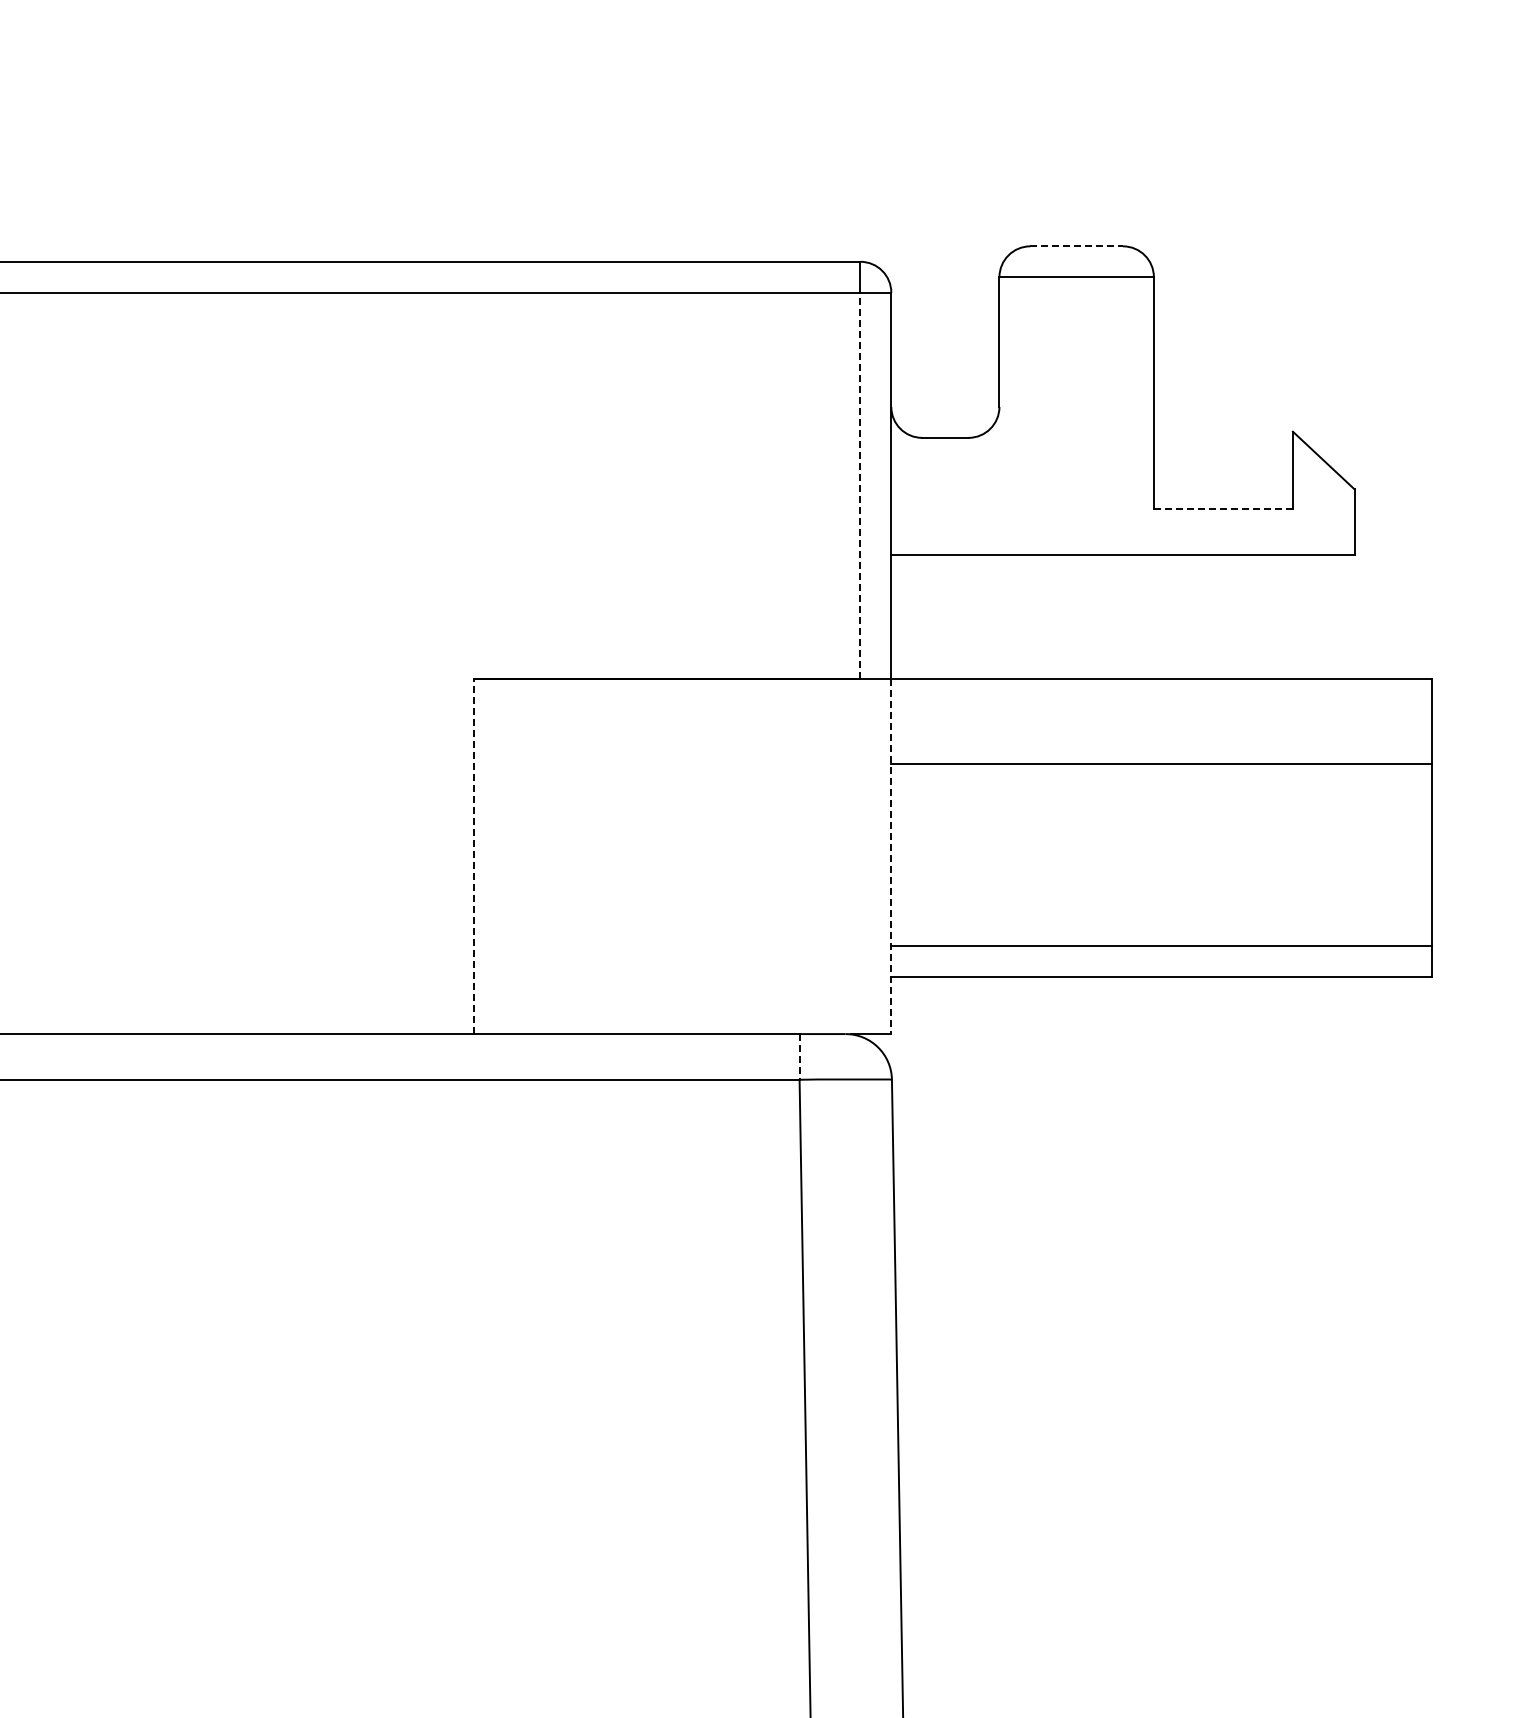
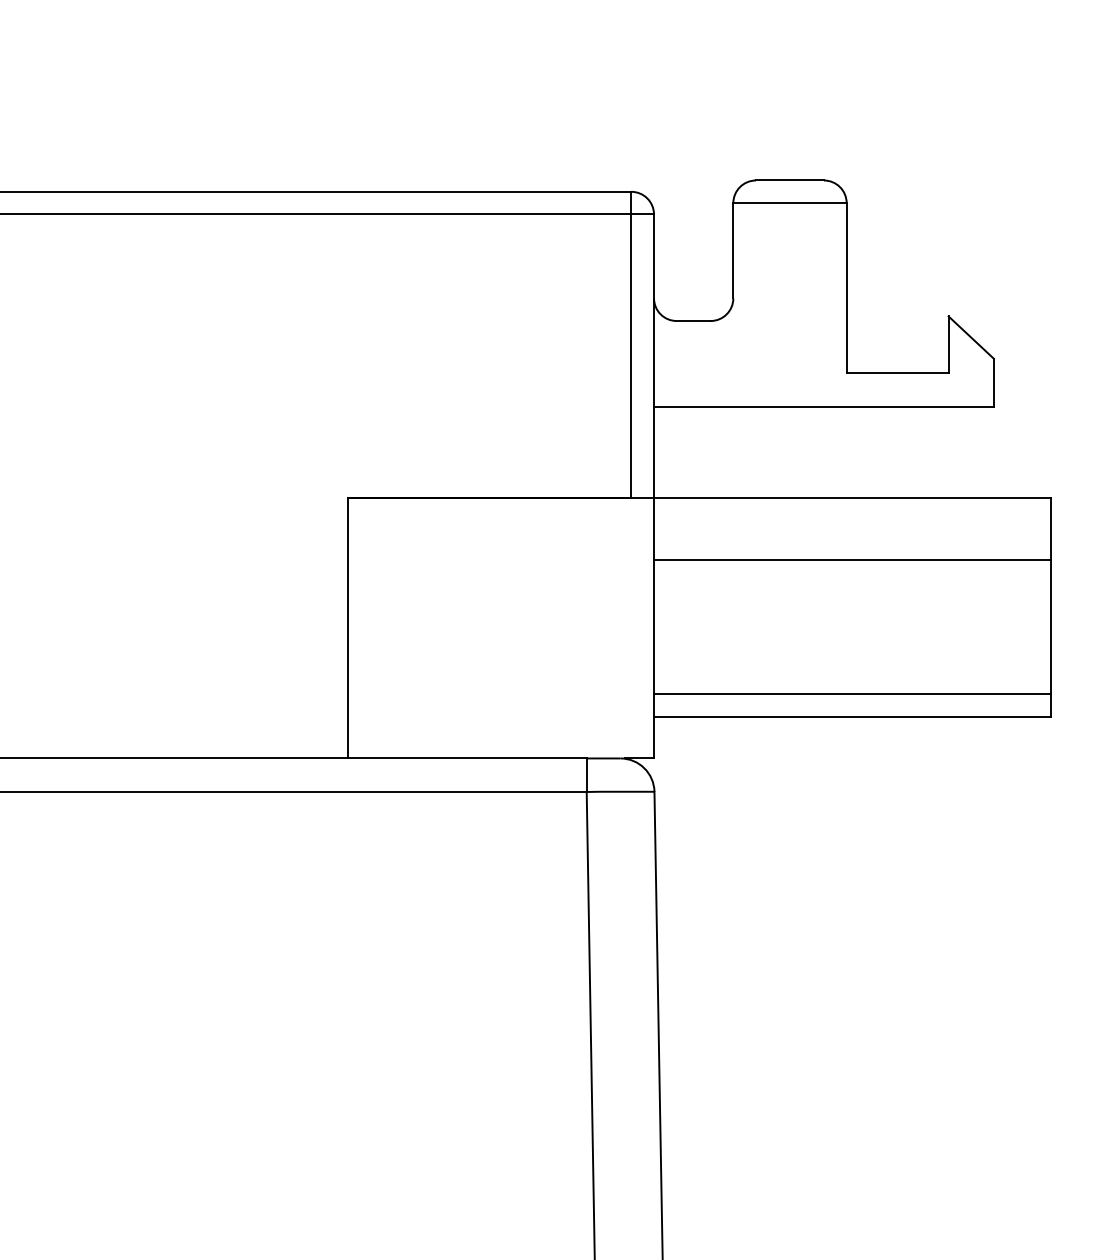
line: (1077, 246) -> (790, 180), dashed -> solid
line: (860, 485) -> (631, 355), dashed -> solid
line: (1223, 508) -> (897, 372), dashed -> solid
line: (474, 856) -> (348, 628), dashed -> solid
line: (891, 856) -> (654, 628), dashed -> solid
line: (799, 1056) -> (586, 774), dashed -> solid

